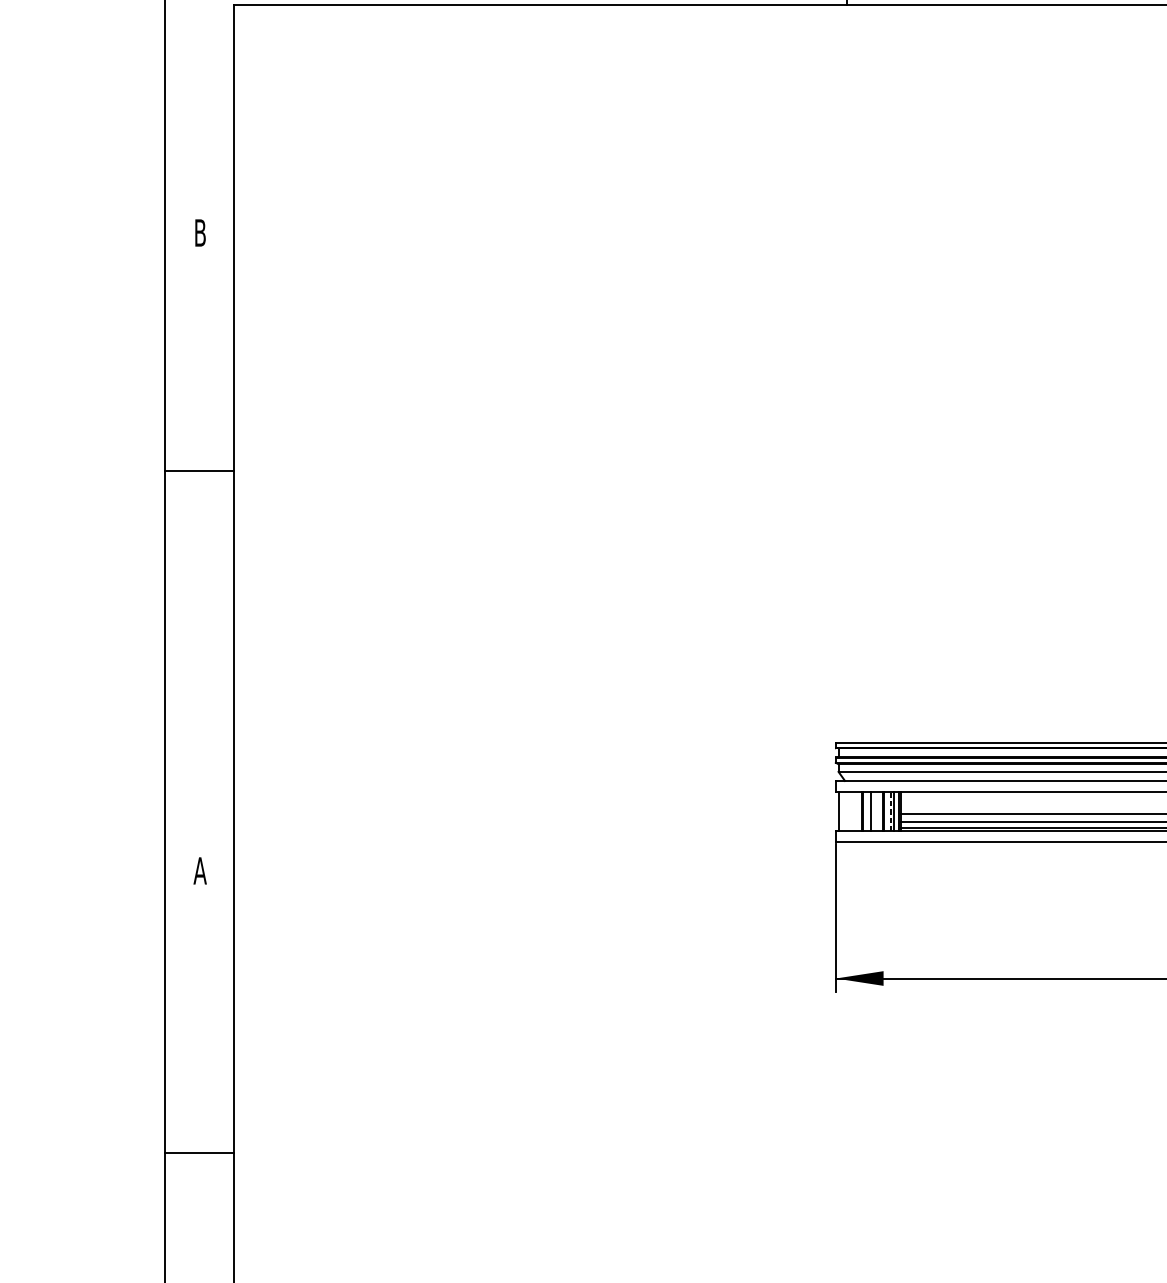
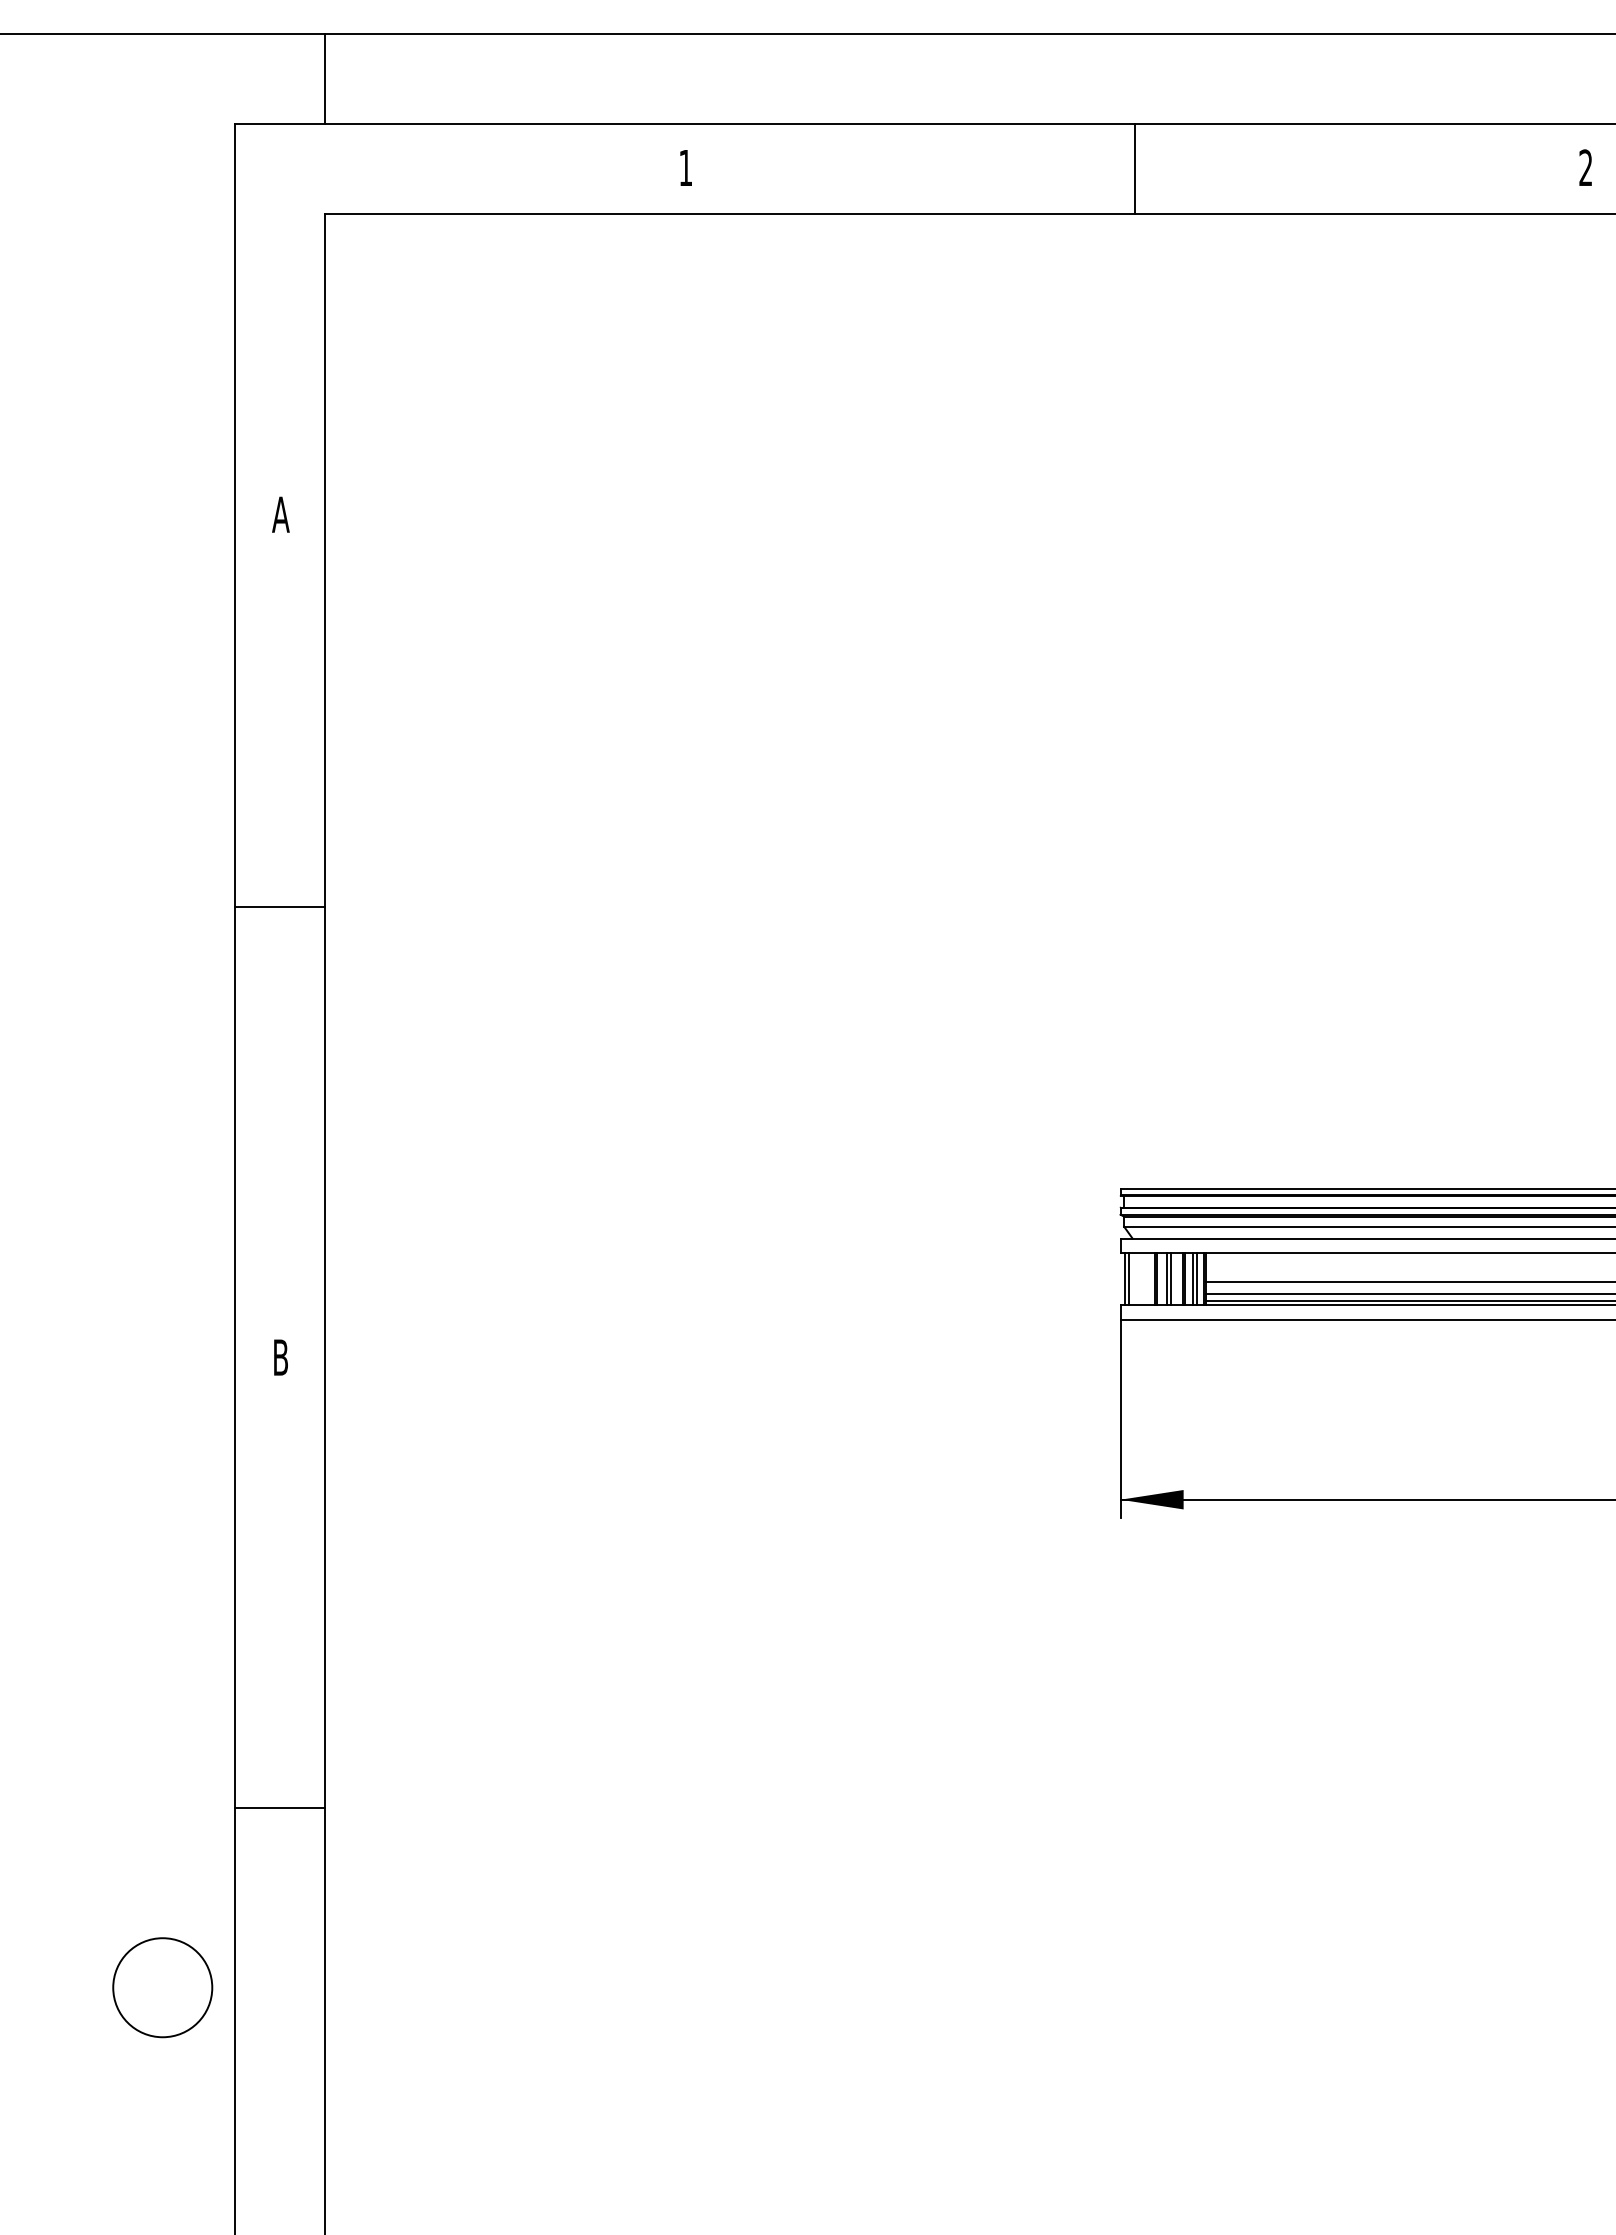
text: (200, 232) -> (280, 514), B -> A
line: (199, 471) -> (279, 907), moved
line: (841, 811) -> (1128, 1279), added
line: (874, 811) -> (1171, 1279), added
line: (890, 811) -> (1192, 1278), dashed -> solid
text: (200, 870) -> (280, 1357), A -> B
line: (199, 1152) -> (279, 1807), moved

